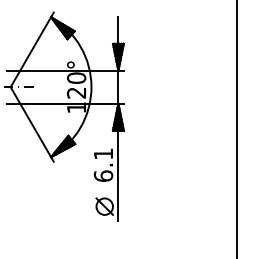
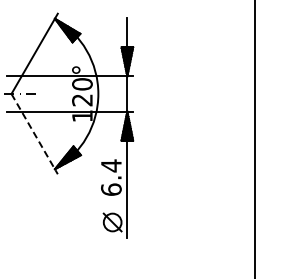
line: (32, 124) -> (34, 134), solid -> dashed
text: (103, 153) -> (111, 165), 6.1 -> 6.4

